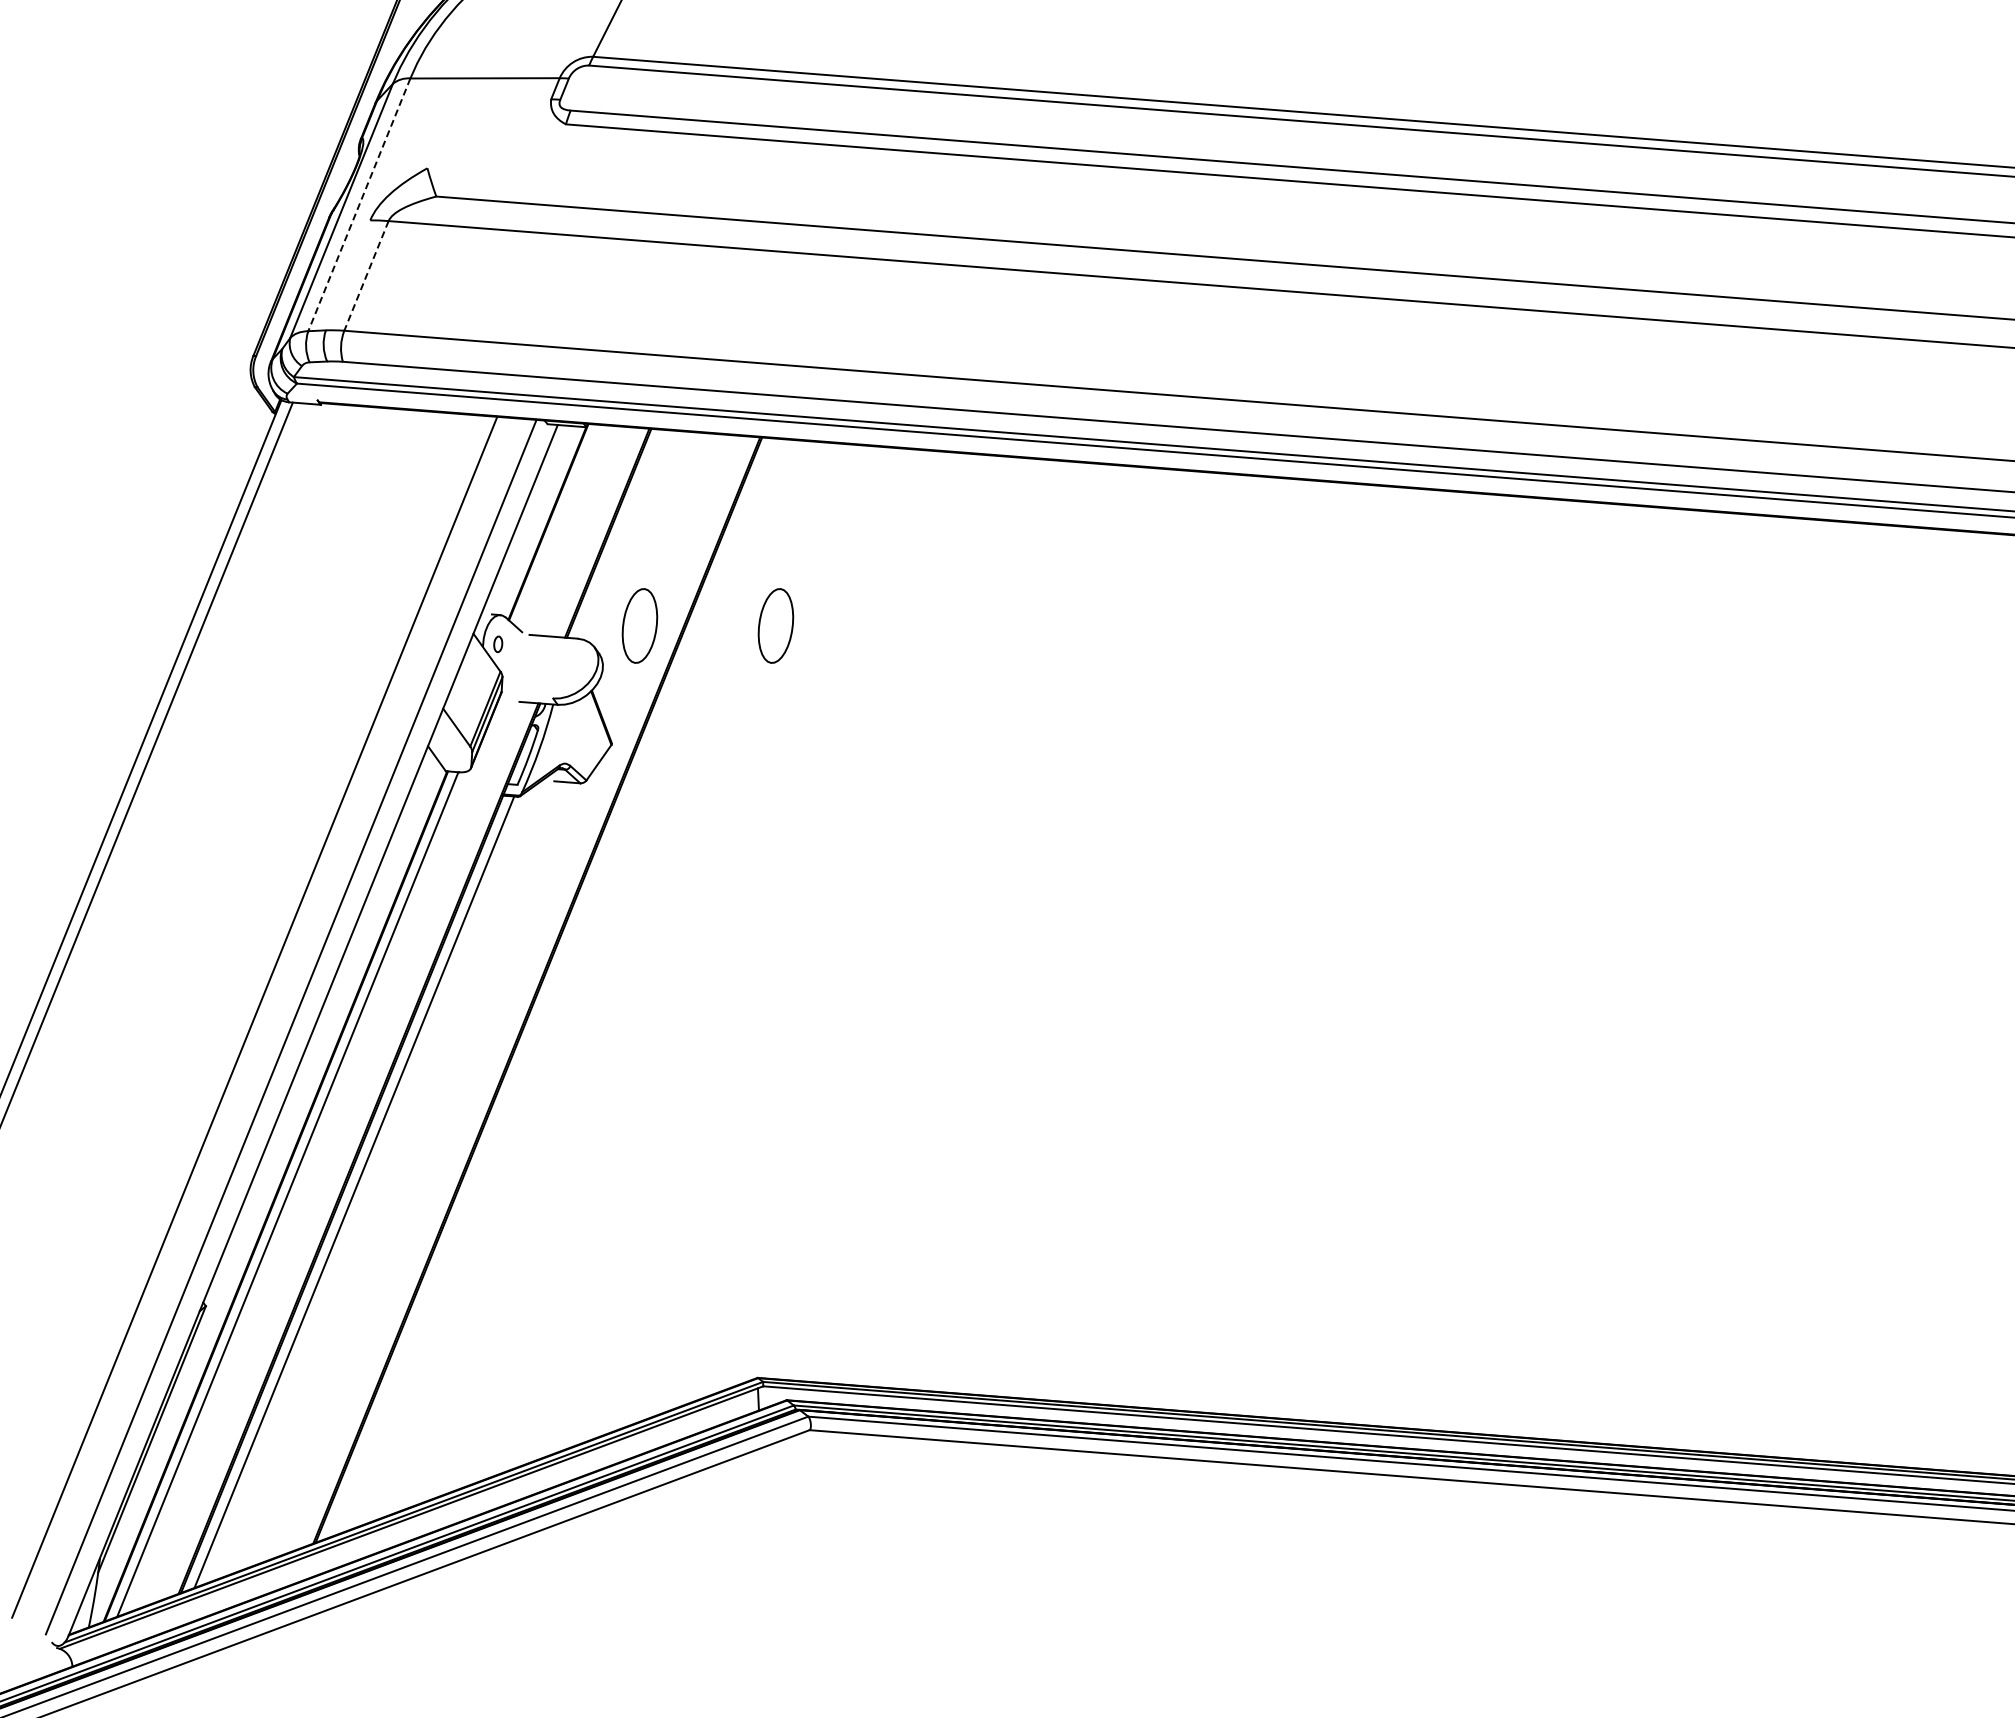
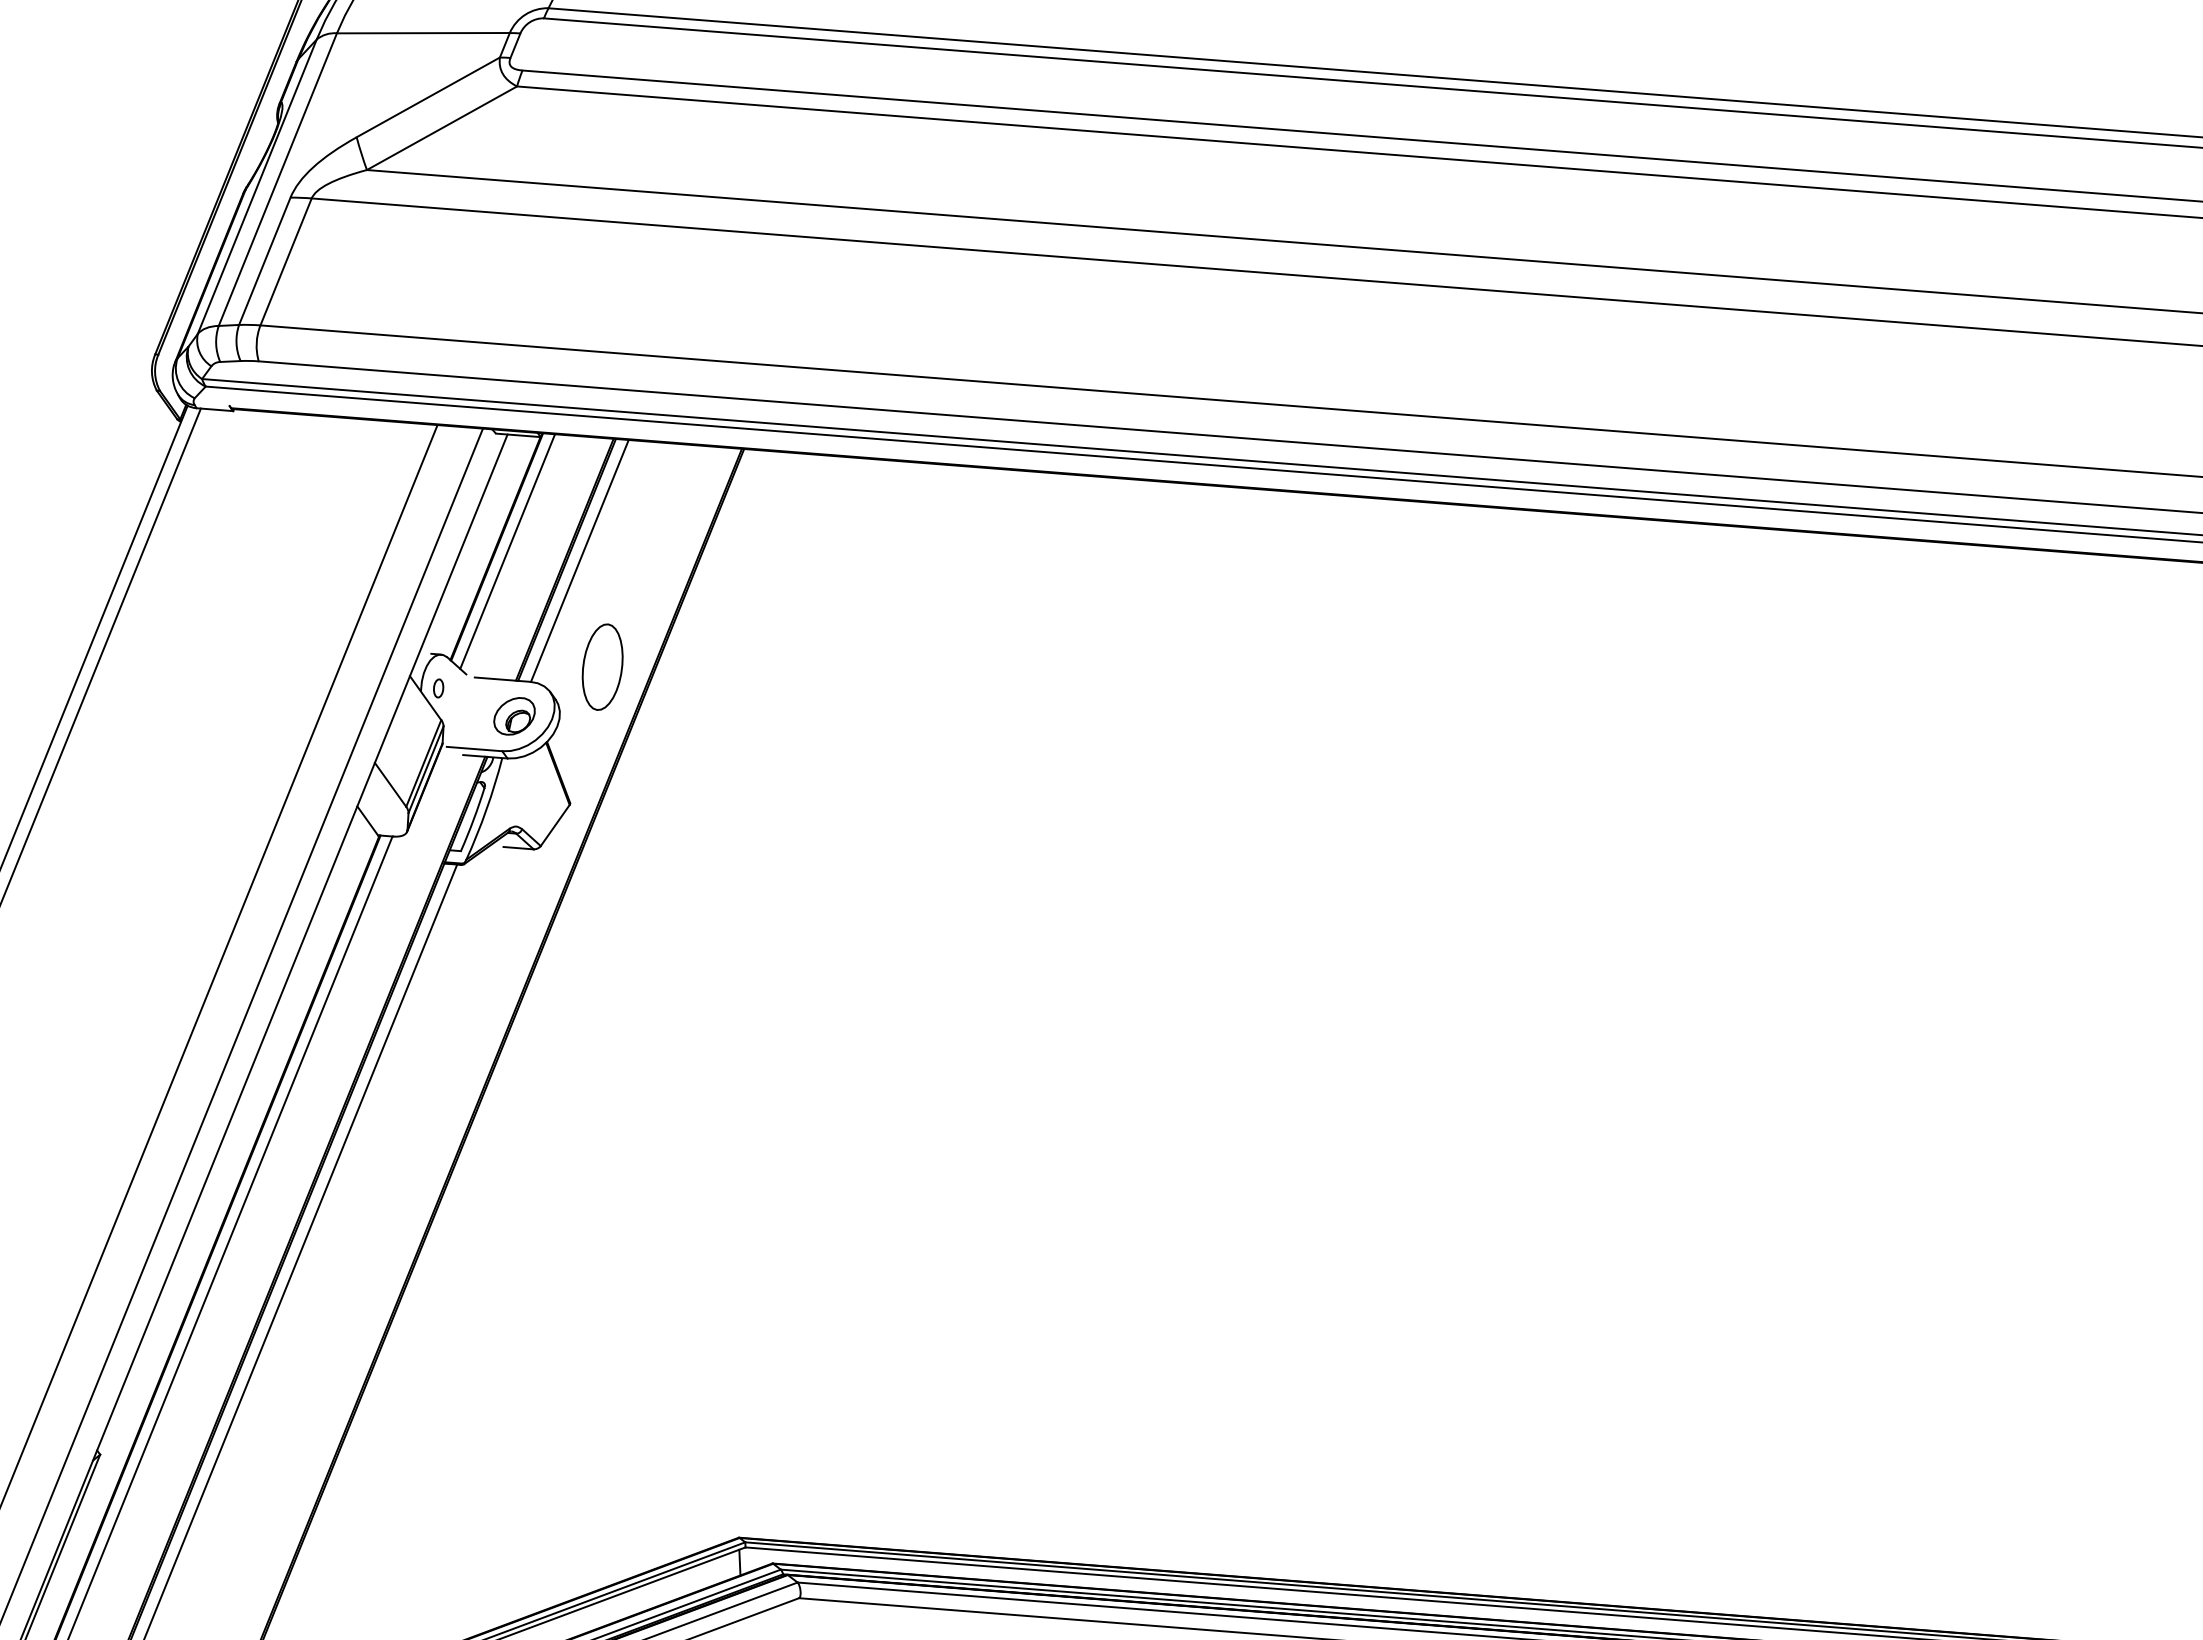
line: (489, 133) -> (428, 97), added
line: (500, 160) -> (441, 128), added
line: (359, 205) -> (278, 180), dashed -> solid
line: (347, 275) -> (264, 261), added
line: (366, 276) -> (286, 262), dashed -> solid
line: (557, 525) -> (507, 550), added
line: (620, 533) -> (580, 560), added
part: (775, 625) -> (759, 666), removed
part: (563, 668) -> (514, 716), added
line: (529, 696) -> (474, 748), added

